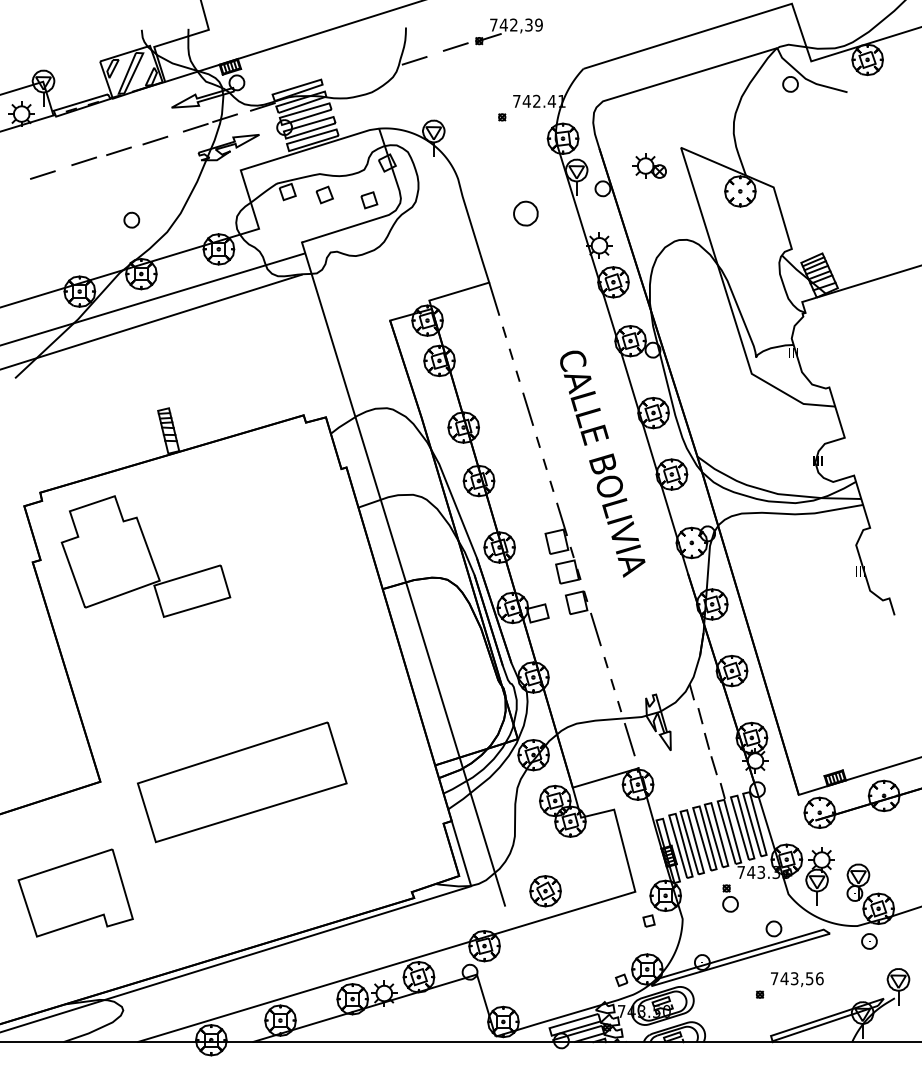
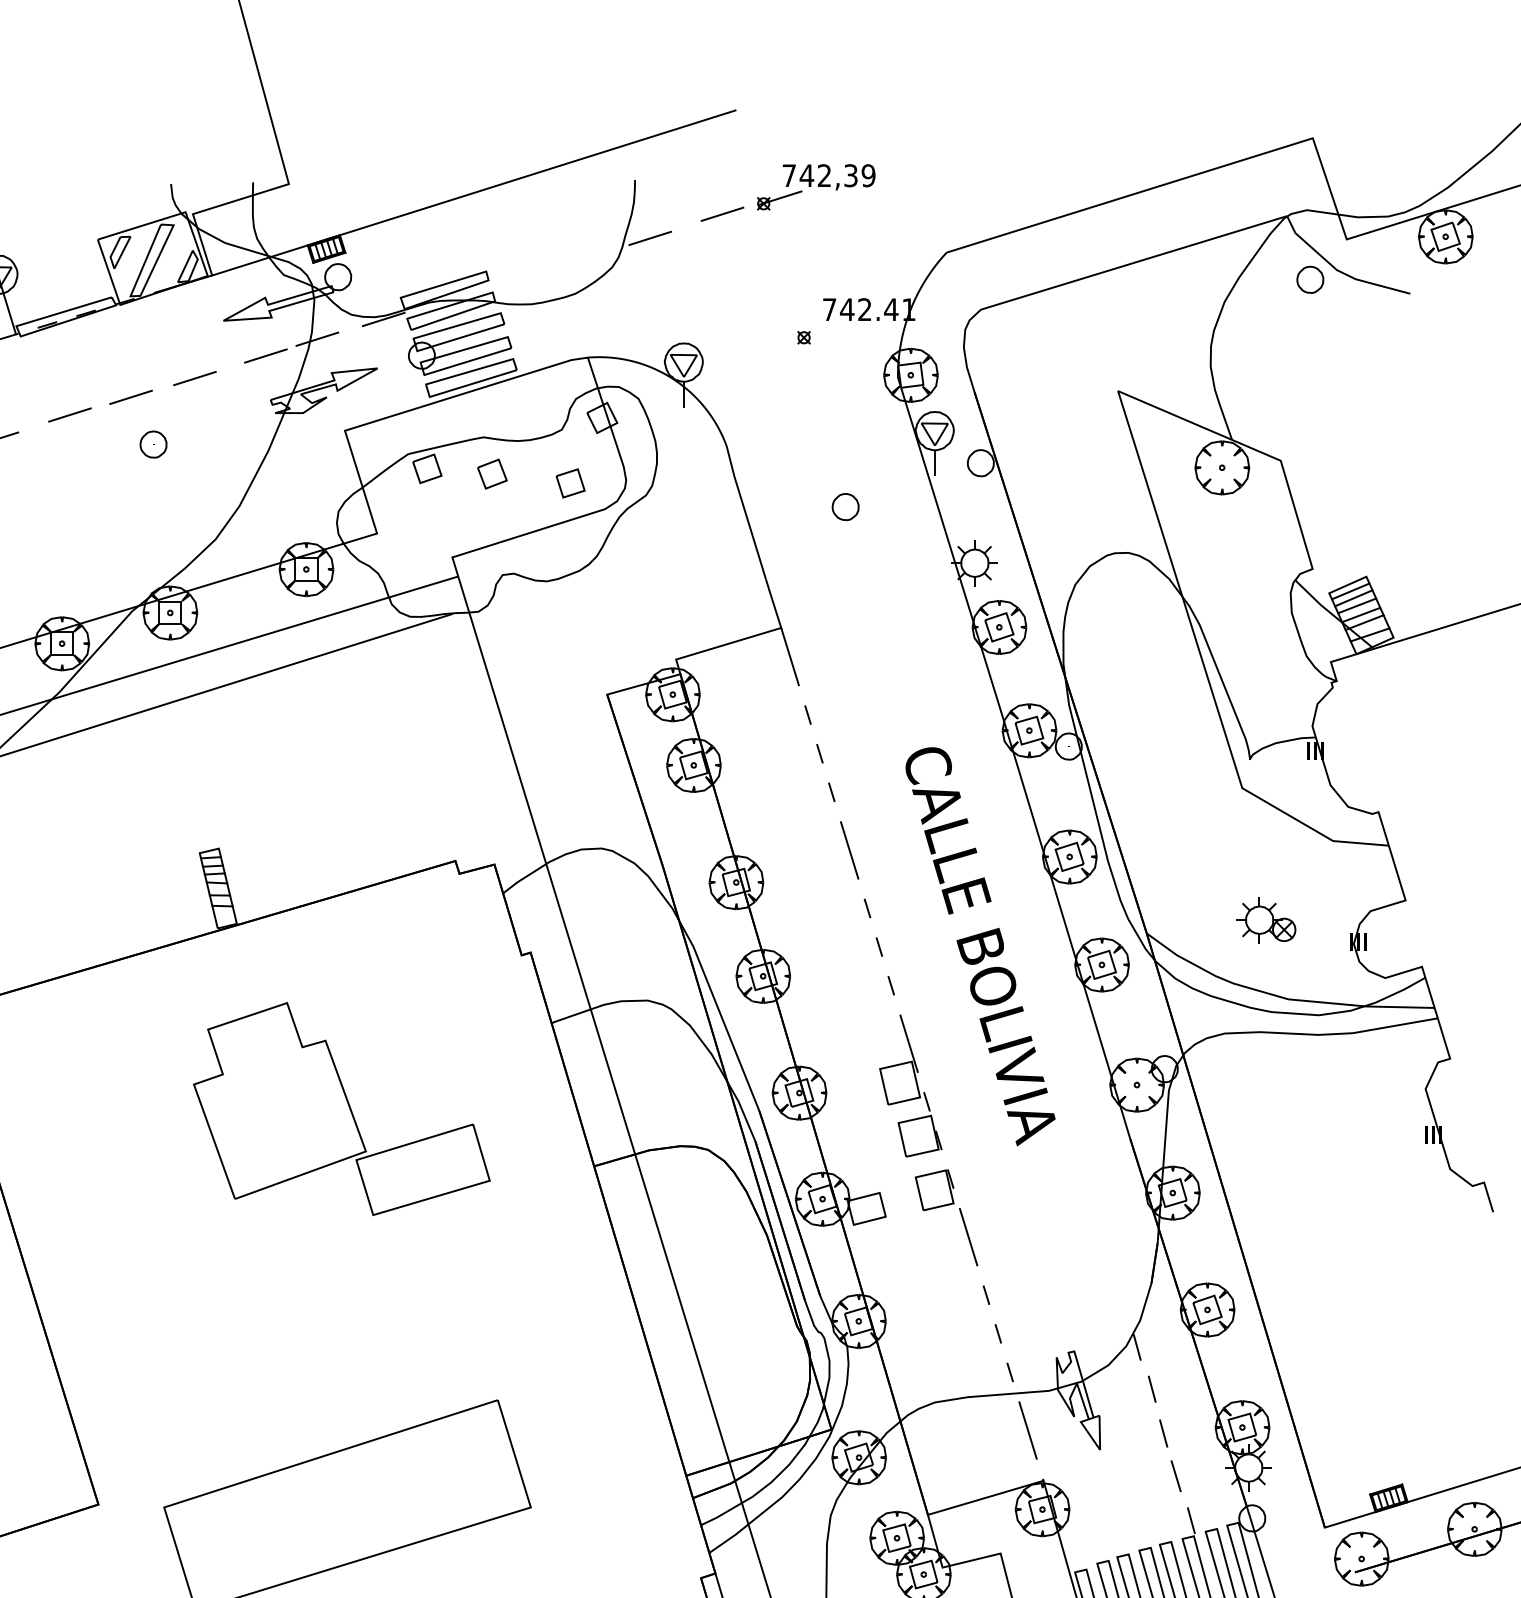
part: (649, 165) -> (1266, 919), moved
part: (525, 213) -> (844, 506), size x0.62
part: (131, 219) -> (153, 443), moved
part: (145, 556) -> (340, 1108), moved

